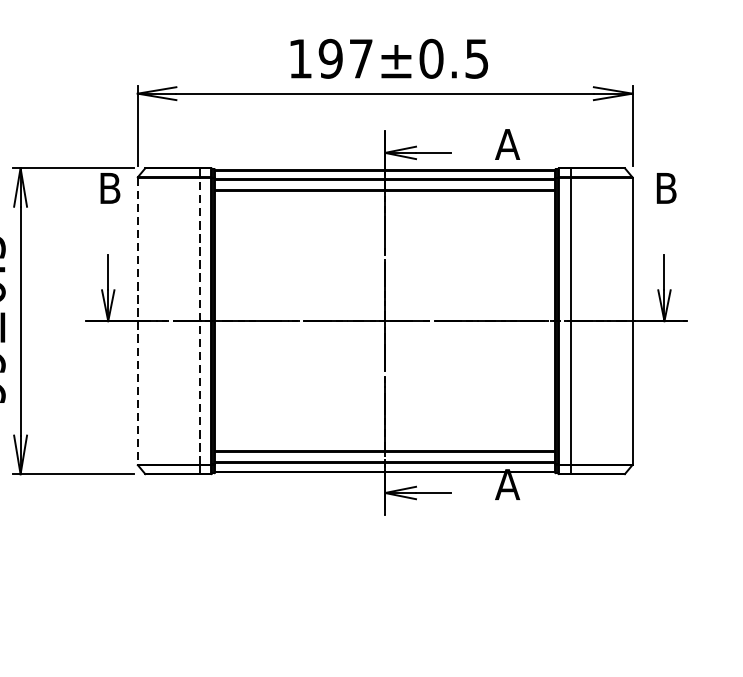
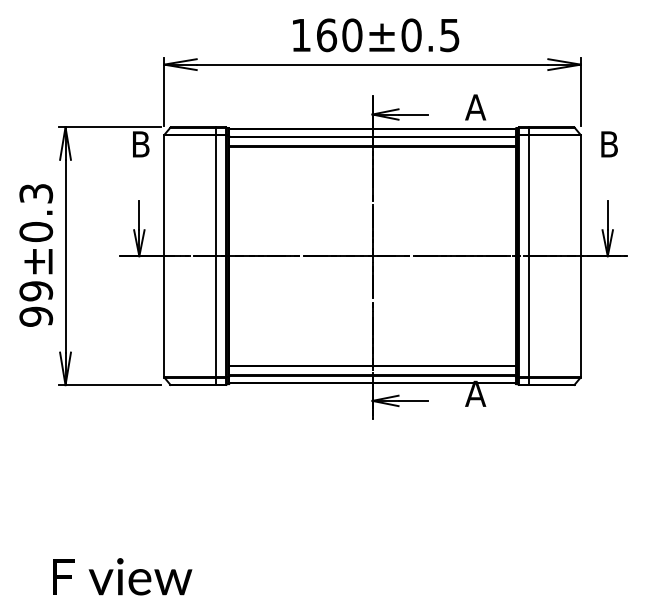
text: (345, 59) -> (339, 35), 197±0.5 -> 160±0.5
line: (138, 321) -> (164, 256), dashed -> solid
line: (199, 321) -> (216, 256), dashed -> solid

